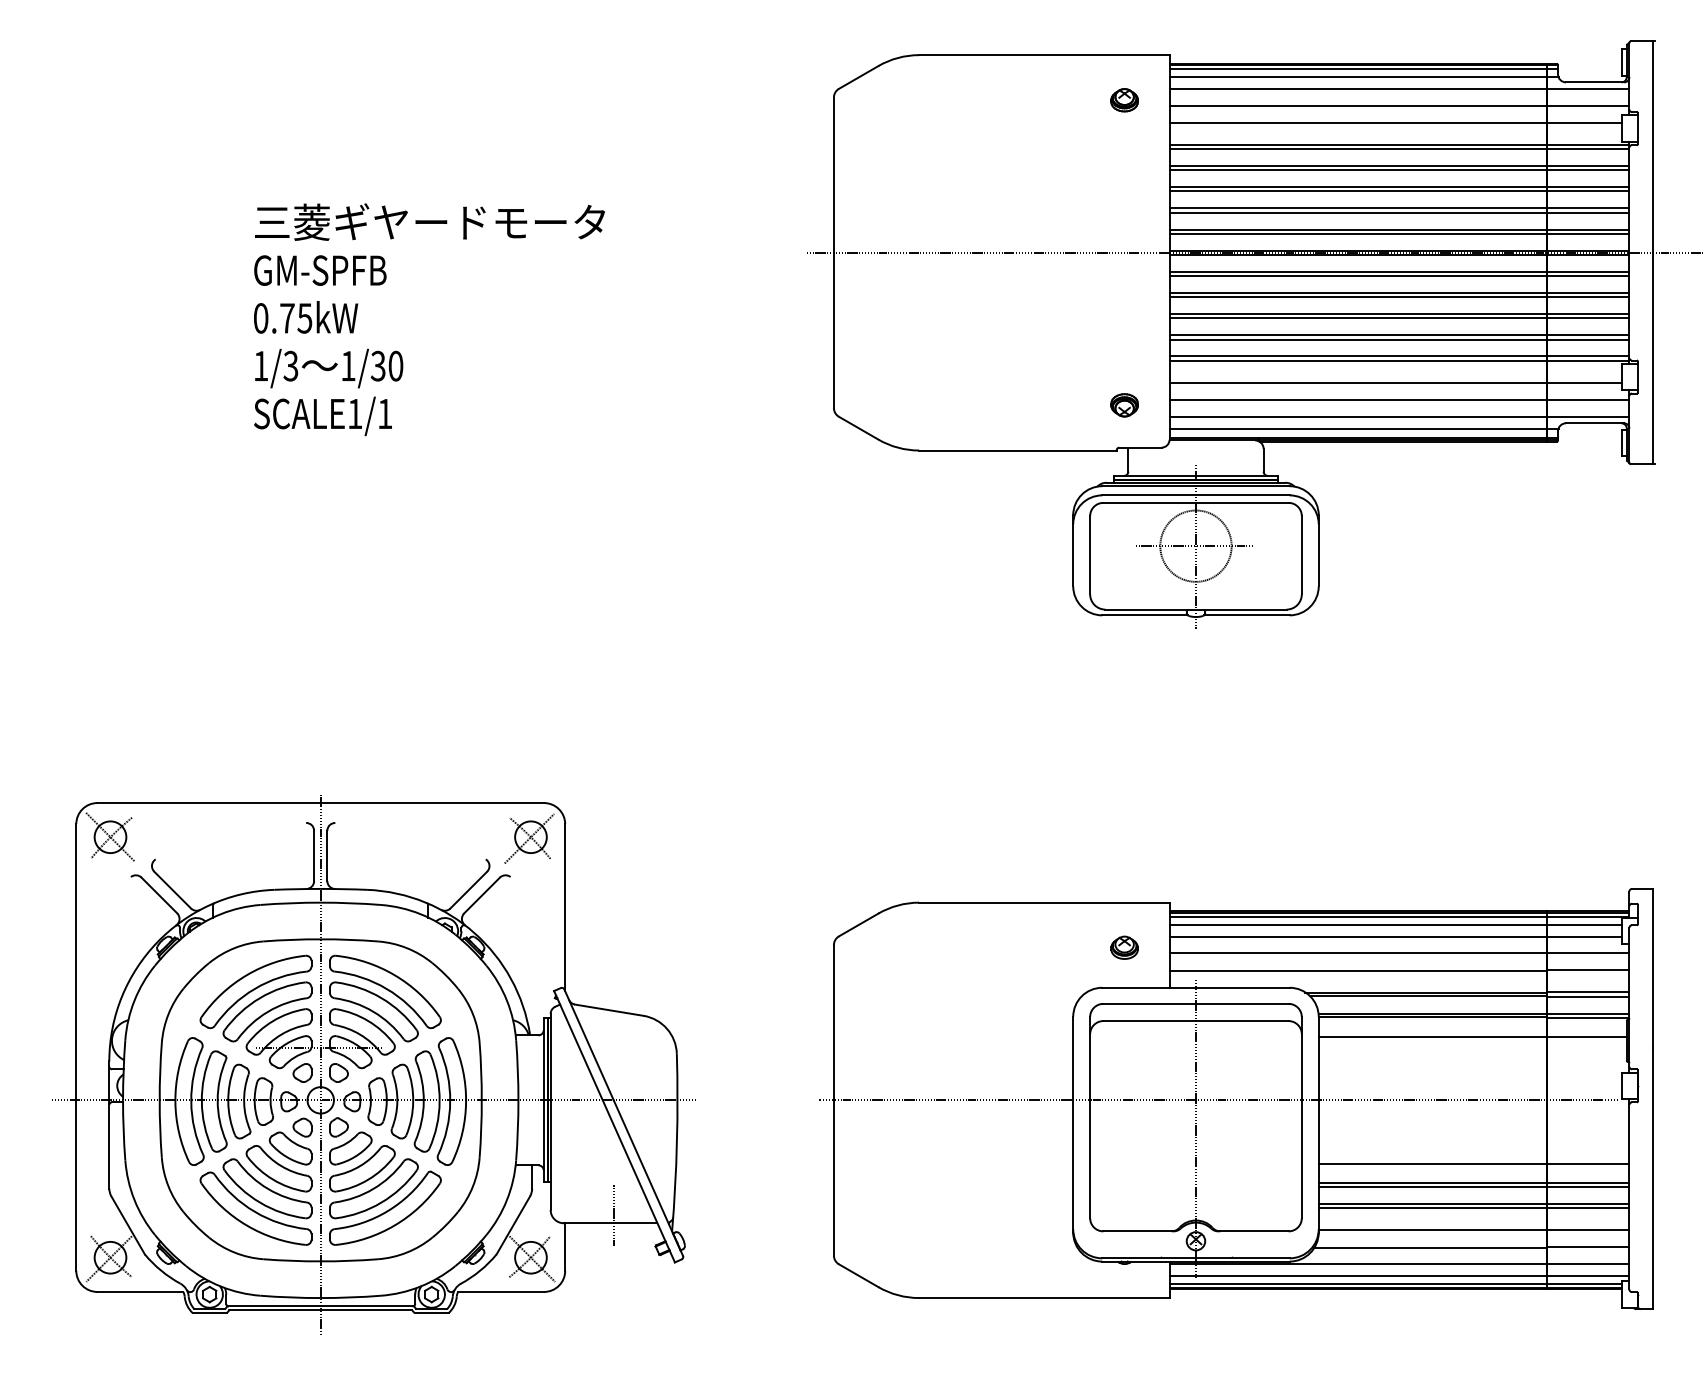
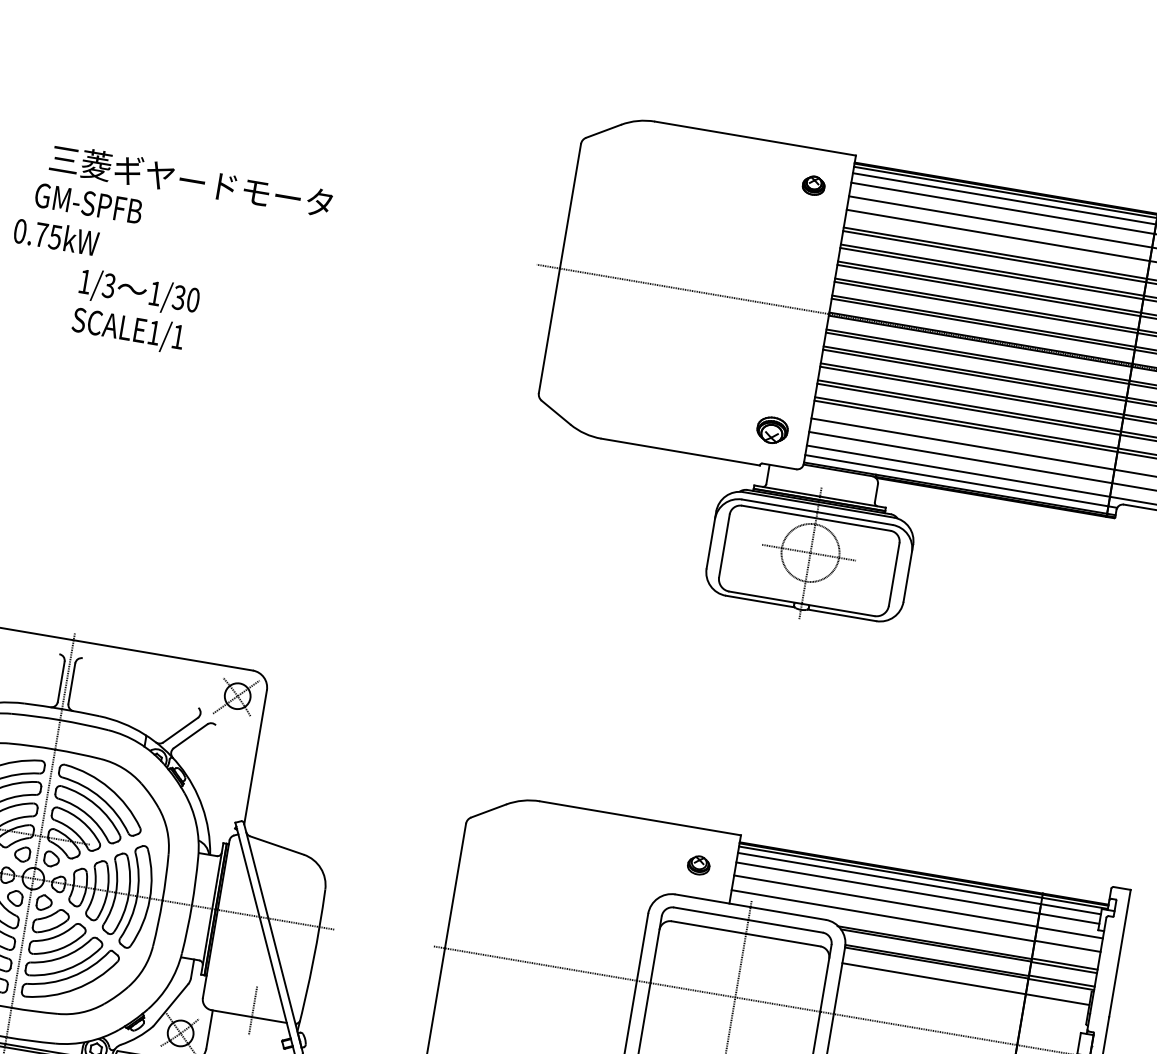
text: (429, 221) -> (190, 180), moved
text: (320, 270) -> (88, 203), moved
text: (306, 317) -> (56, 236), moved
part: (1124, 405) -> (772, 430), size x1.4

